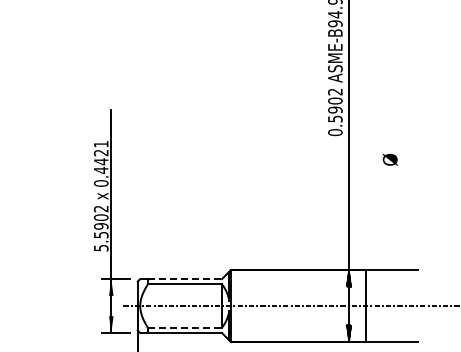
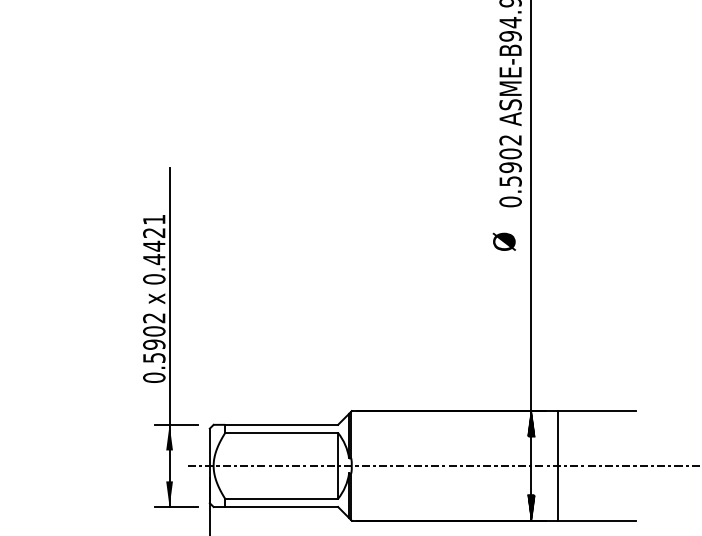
text: (389, 159) -> (503, 241), moved
text: (100, 247) -> (153, 376), 5.5902 -> 0.5902
line: (185, 279) -> (282, 425), dashed -> solid
line: (185, 327) -> (282, 498), dashed -> solid

